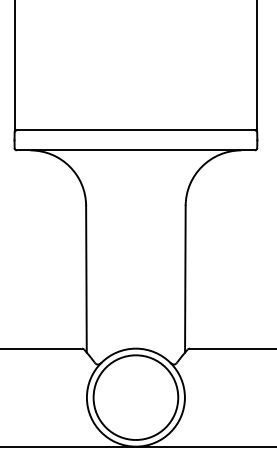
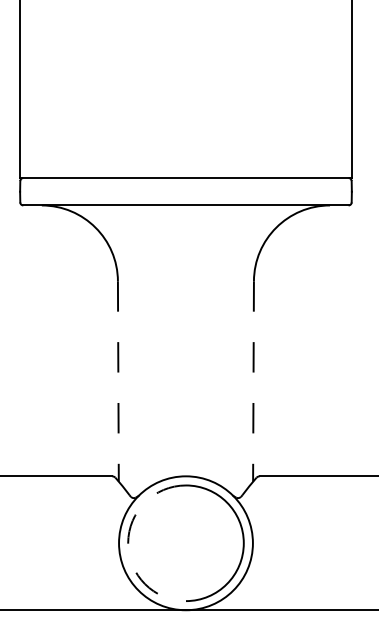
line: (86, 279) -> (118, 381), solid -> dashed
line: (185, 279) -> (253, 382), solid -> dashed
arc: (93, 397) -> (128, 543), solid -> dashed

